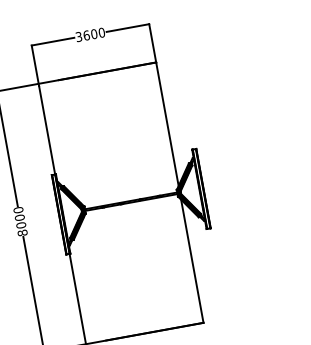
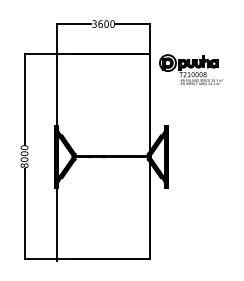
part: (212, 72) -> (191, 69), added

